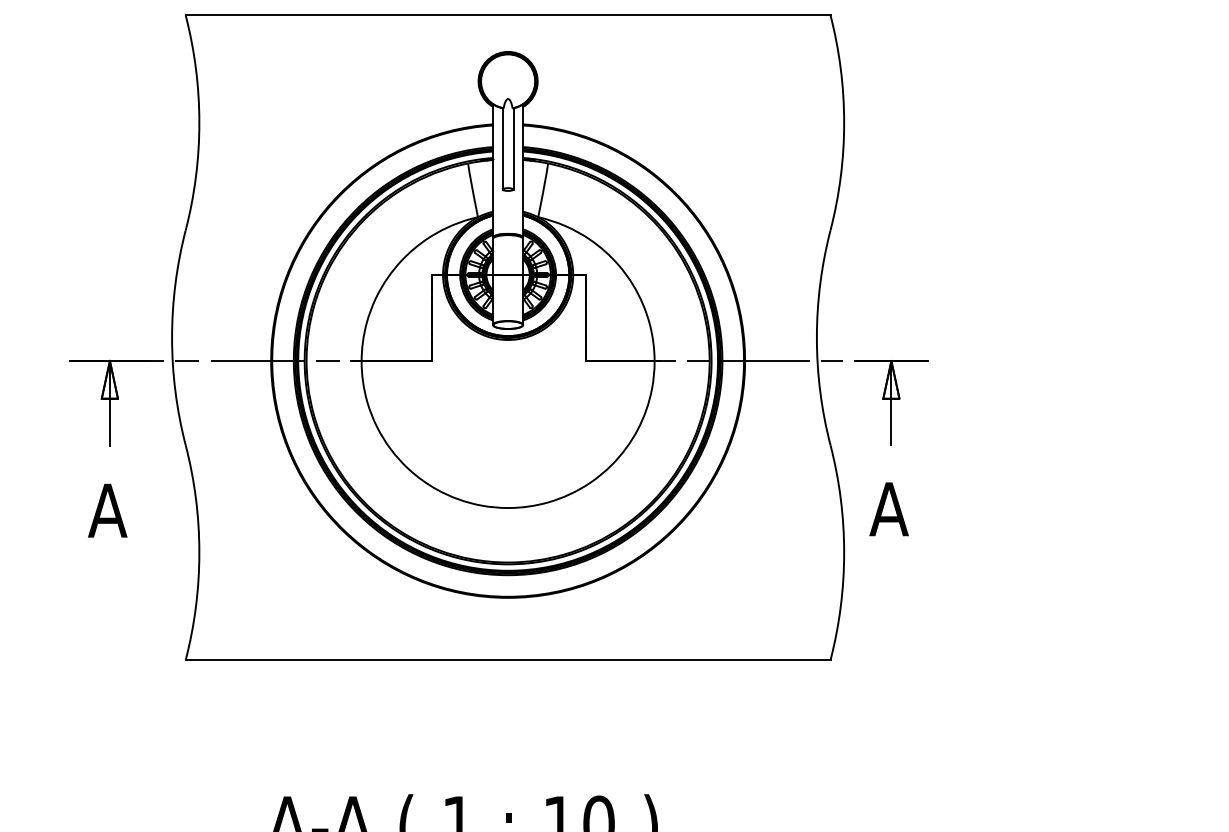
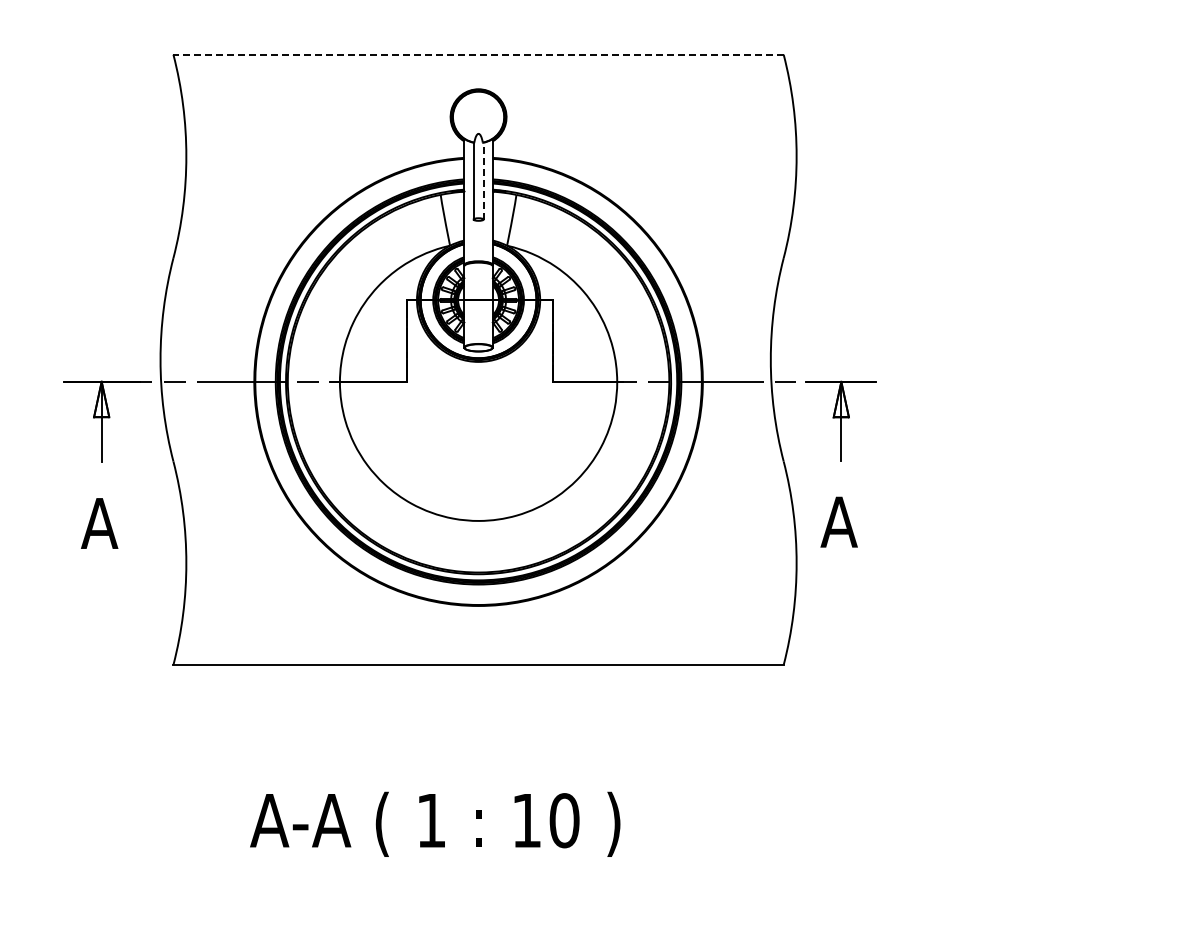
line: (508, 15) -> (478, 54), solid -> dashed
line: (513, 148) -> (483, 180), solid -> dashed

